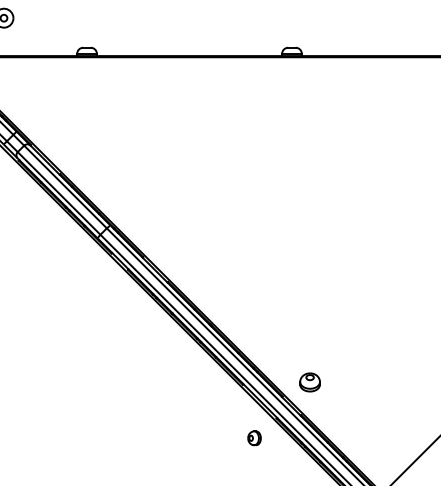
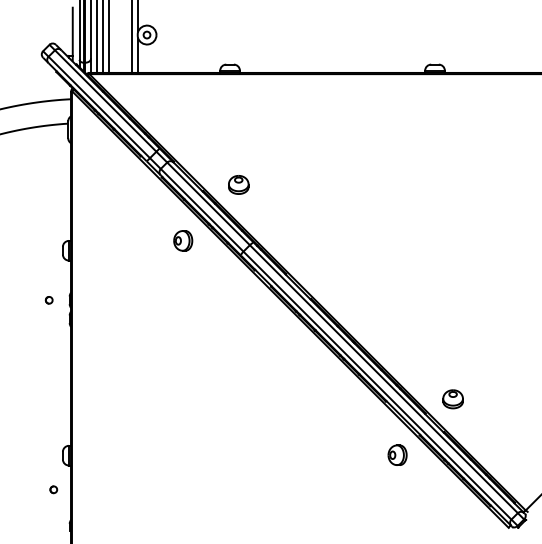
part: (95, 167) -> (238, 184), added
part: (40, 223) -> (183, 240), added
part: (254, 437) -> (397, 454), size x1.43

